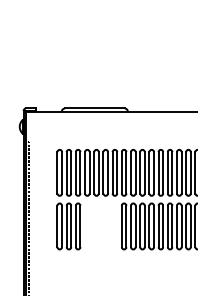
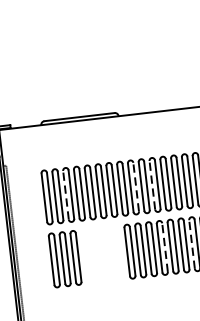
line: (75, 172) -> (65, 194), solid -> dashed
line: (135, 172) -> (135, 186), solid -> dashed
line: (149, 172) -> (152, 184), solid -> dashed
line: (154, 226) -> (165, 247), solid -> dashed
line: (176, 226) -> (191, 244), solid -> dashed

